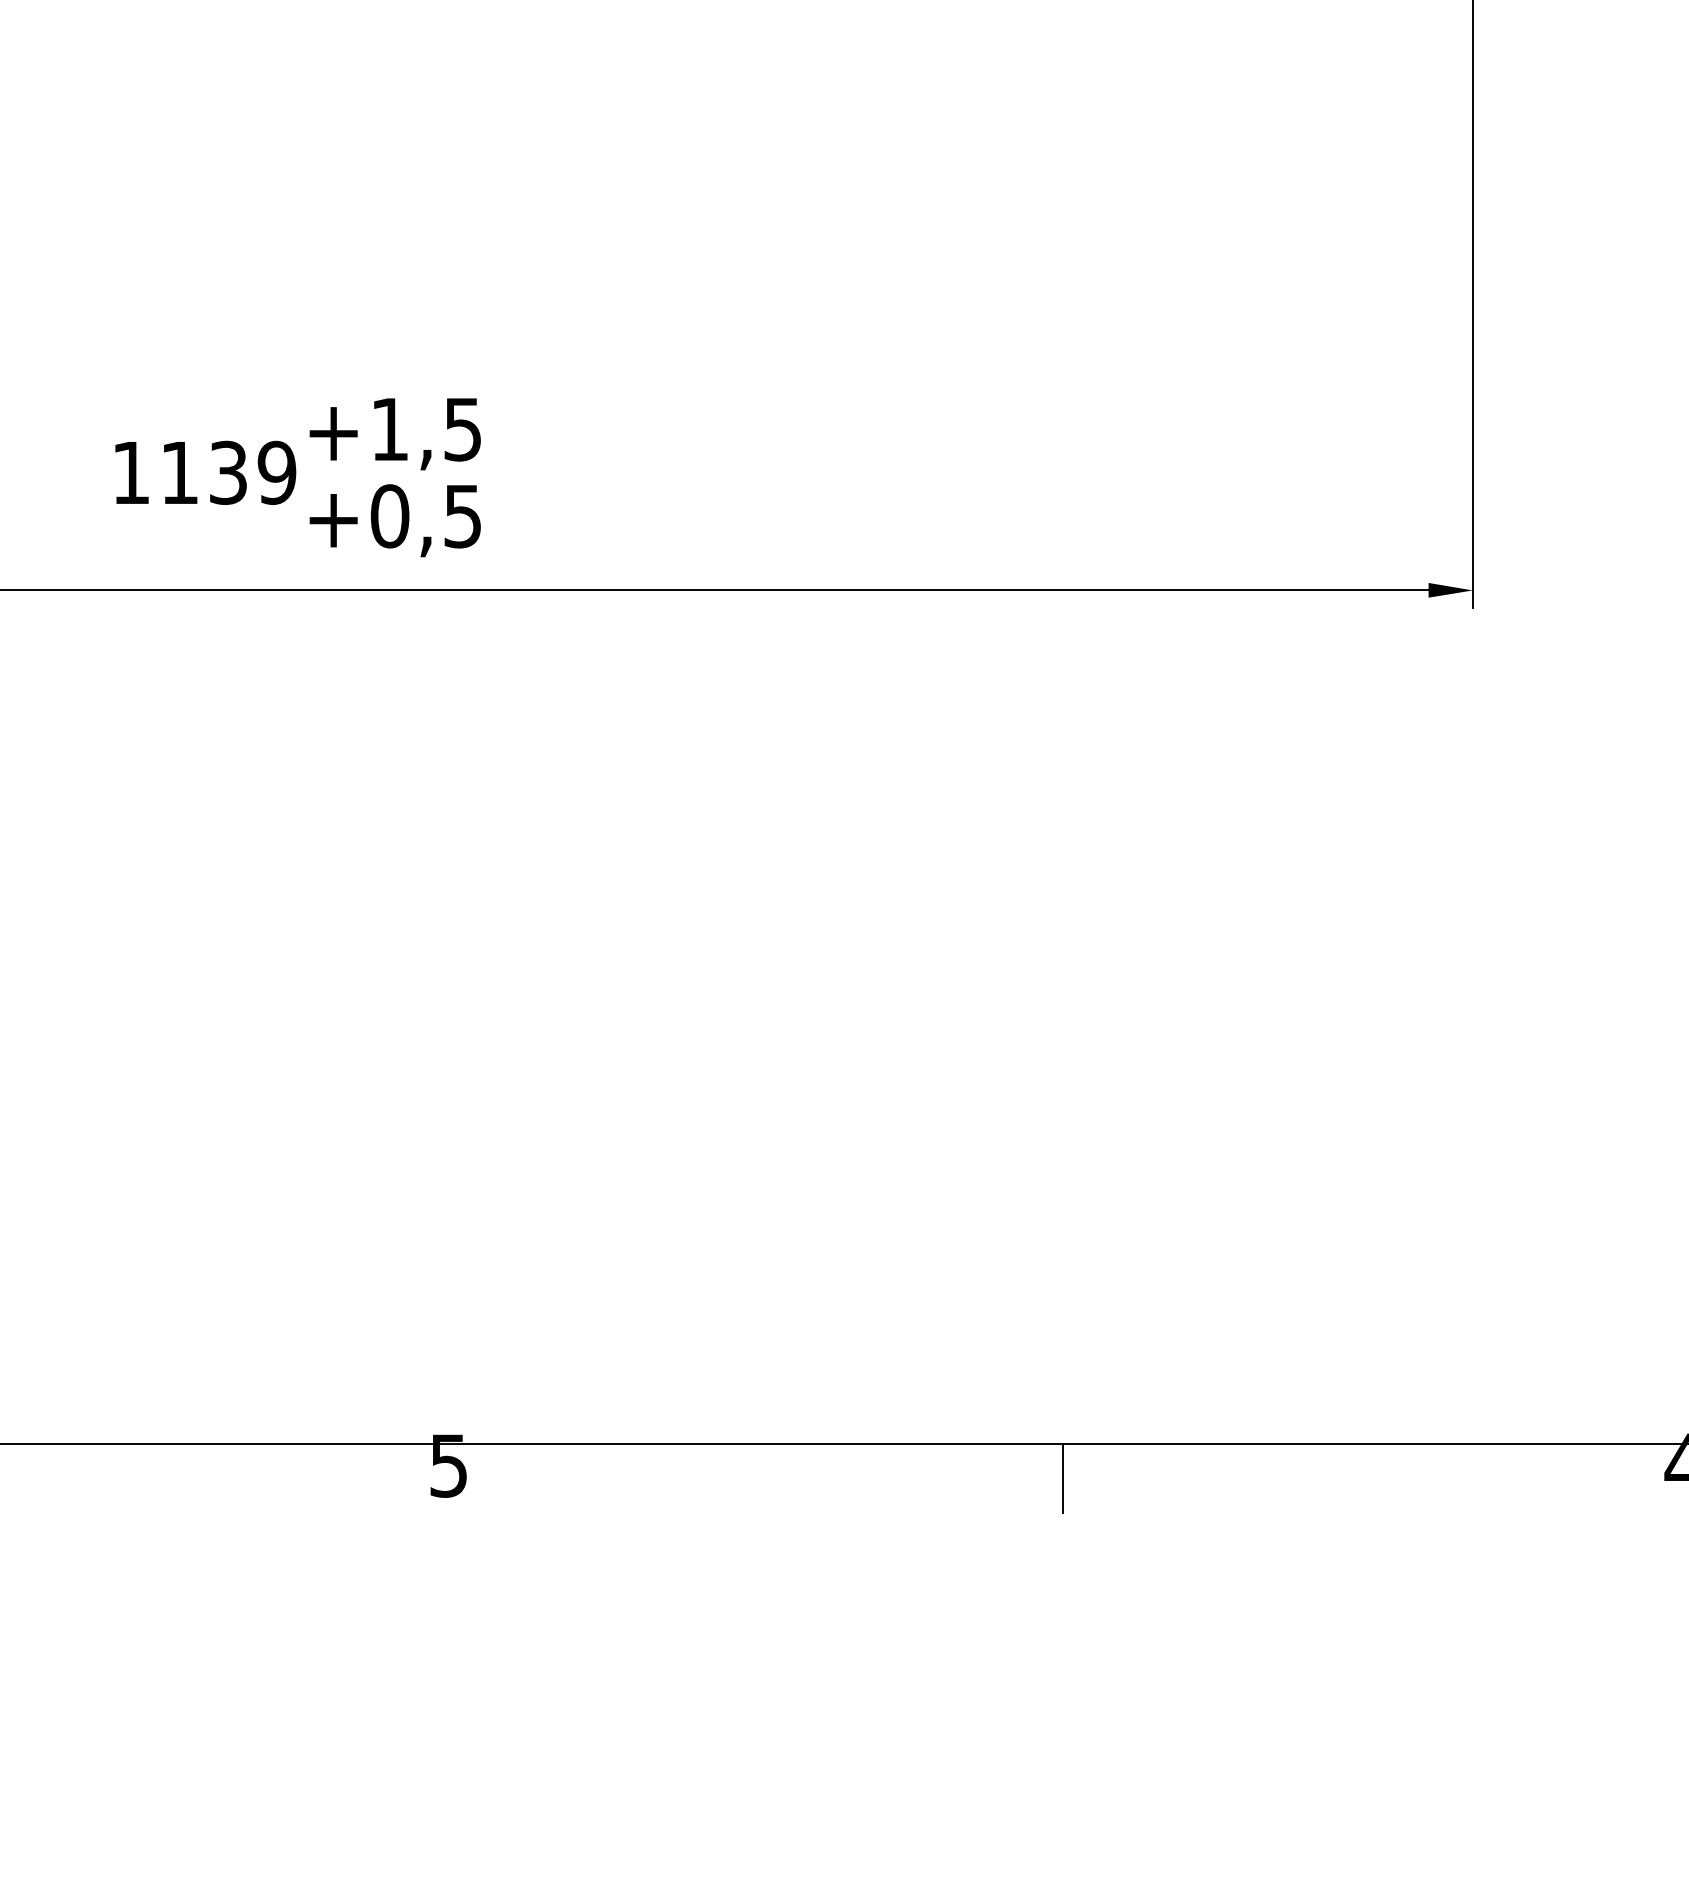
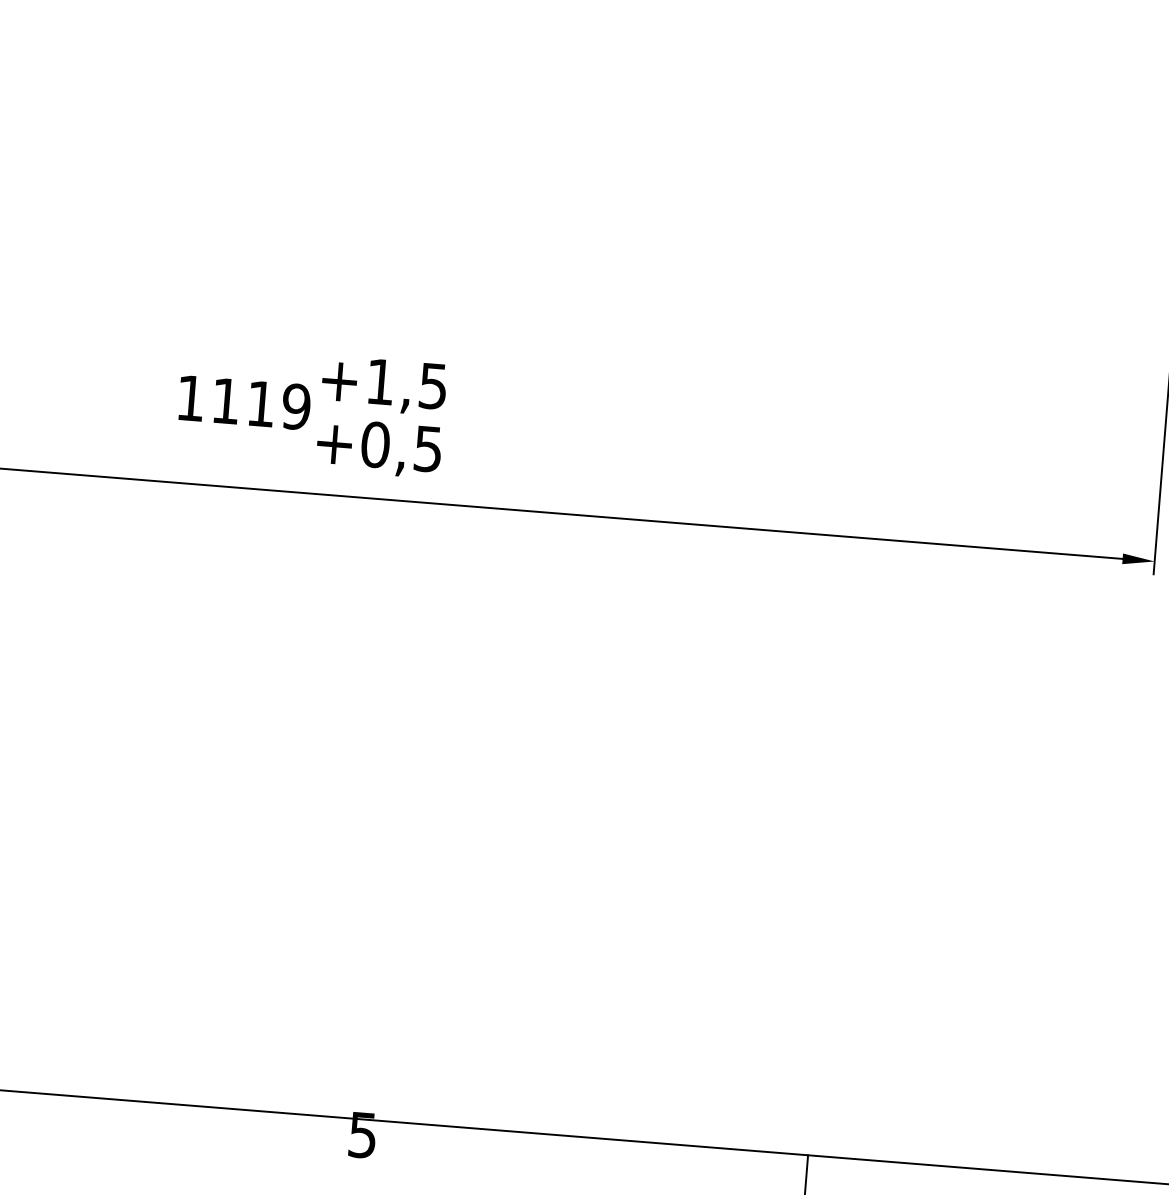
text: (228, 472) -> (261, 403), 1139 -> 1119

